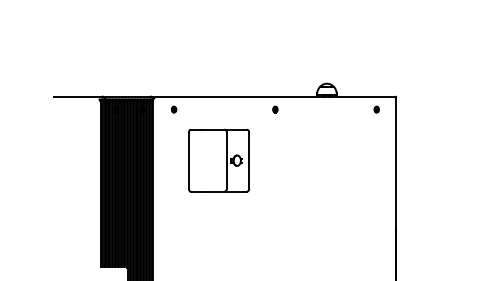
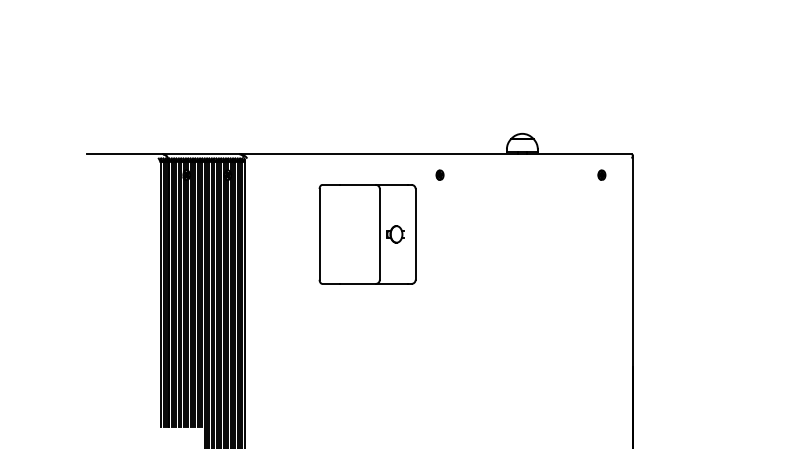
part: (174, 109) -> (278, 174), removed
part: (218, 160) -> (366, 234), moved

